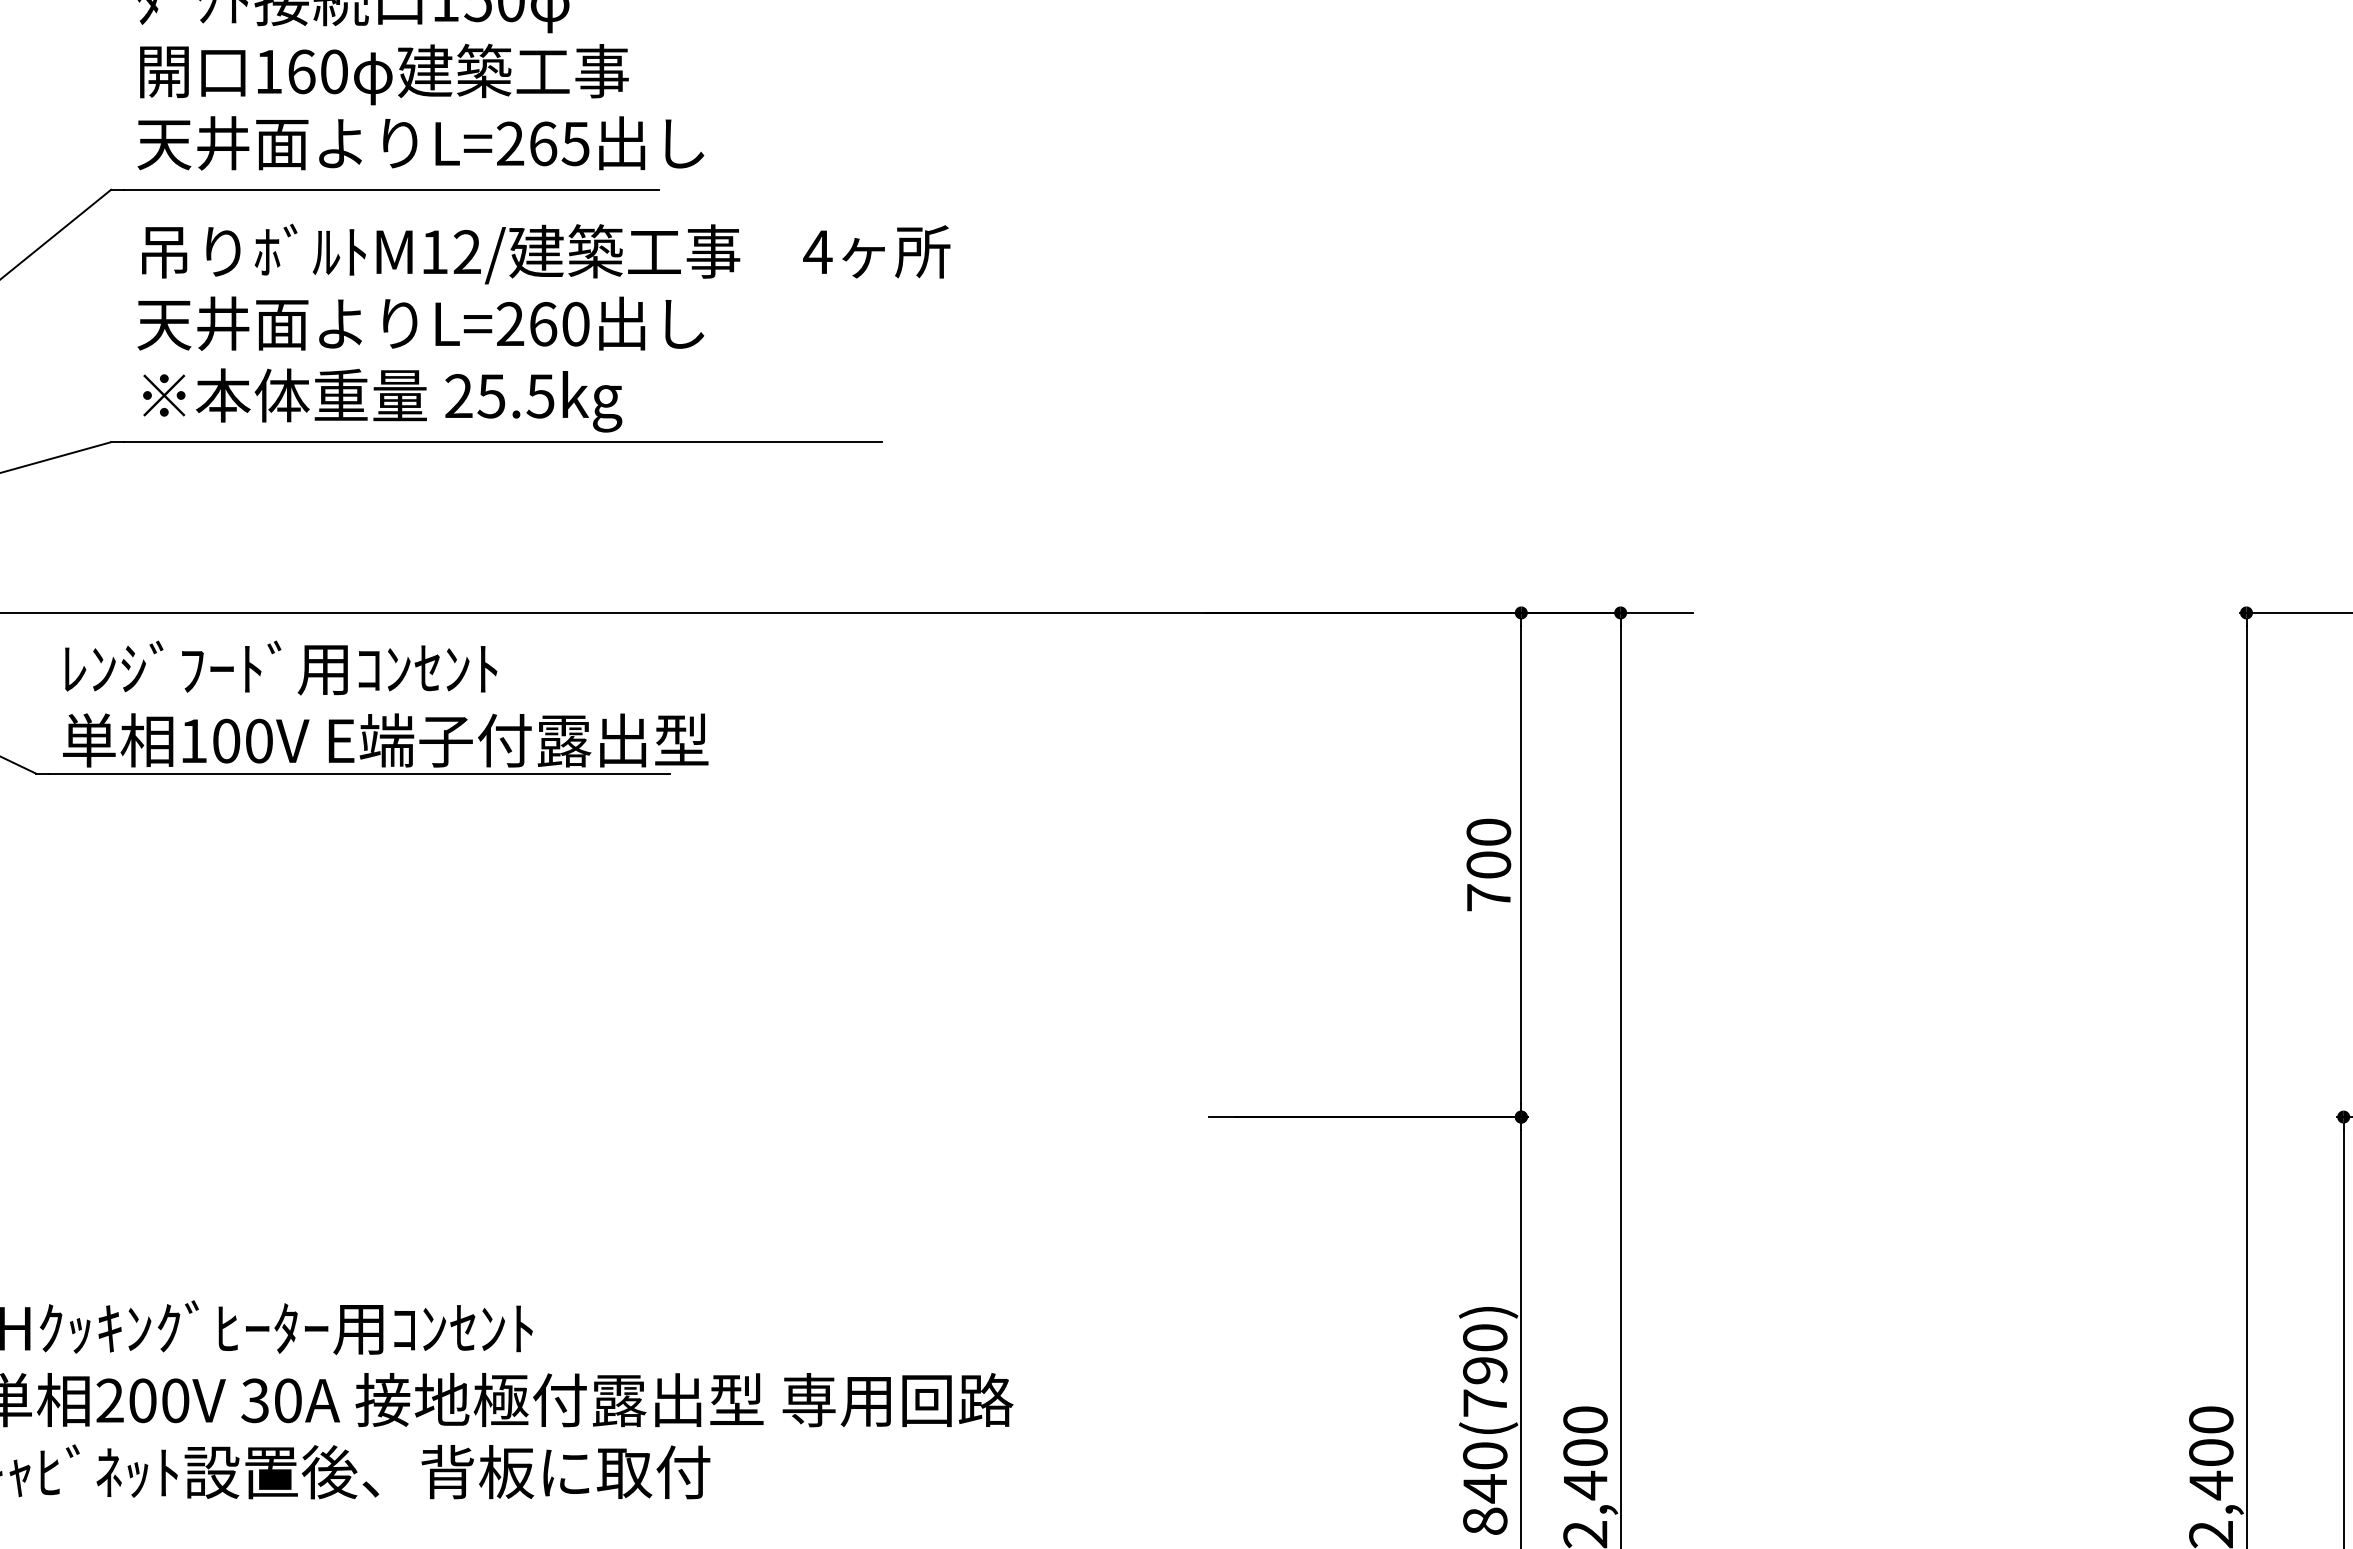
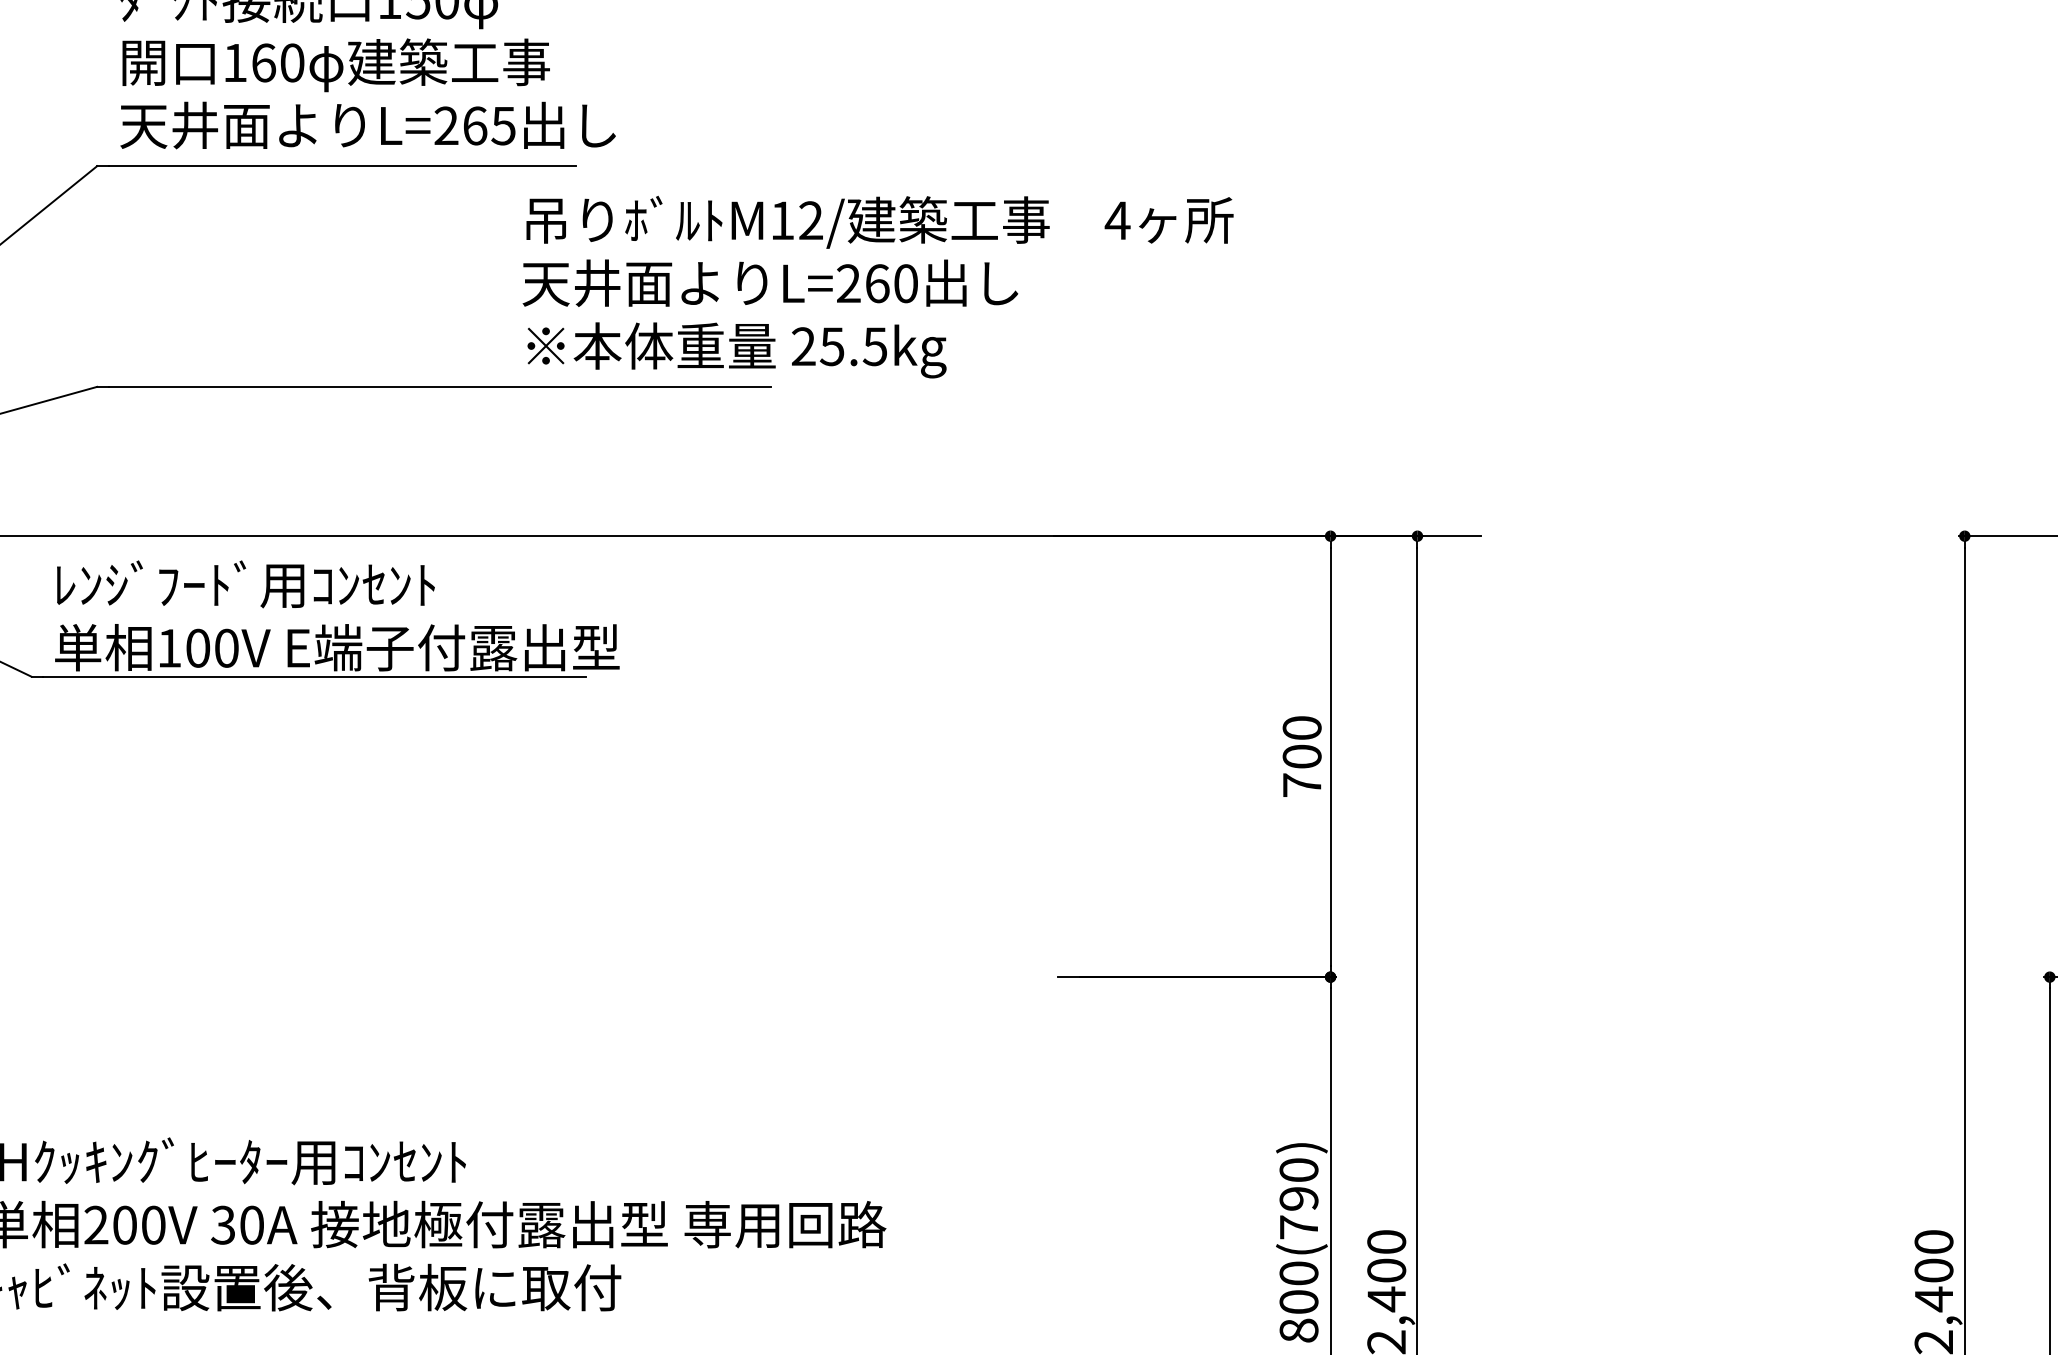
text: (543, 327) -> (877, 286), moved
text: (1485, 1488) -> (1299, 1301), 840(790) -> 800(790)

